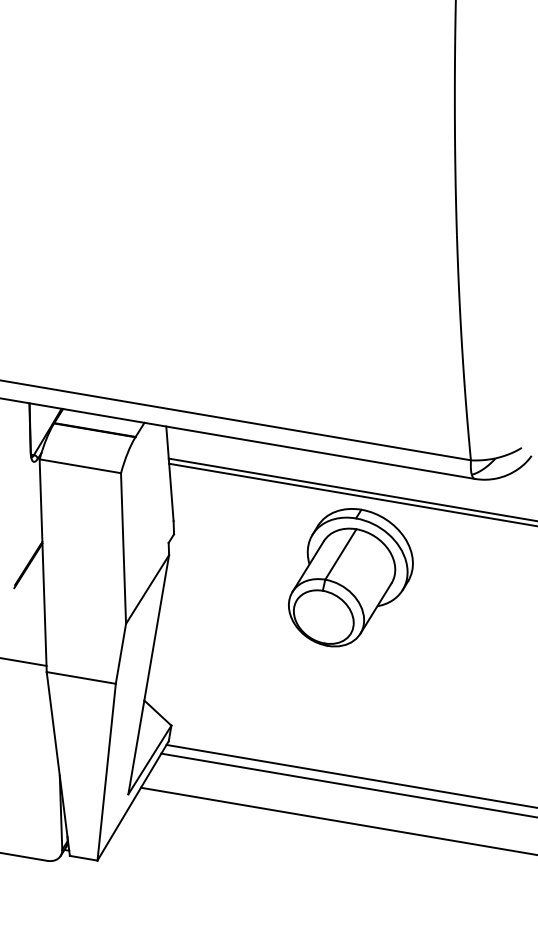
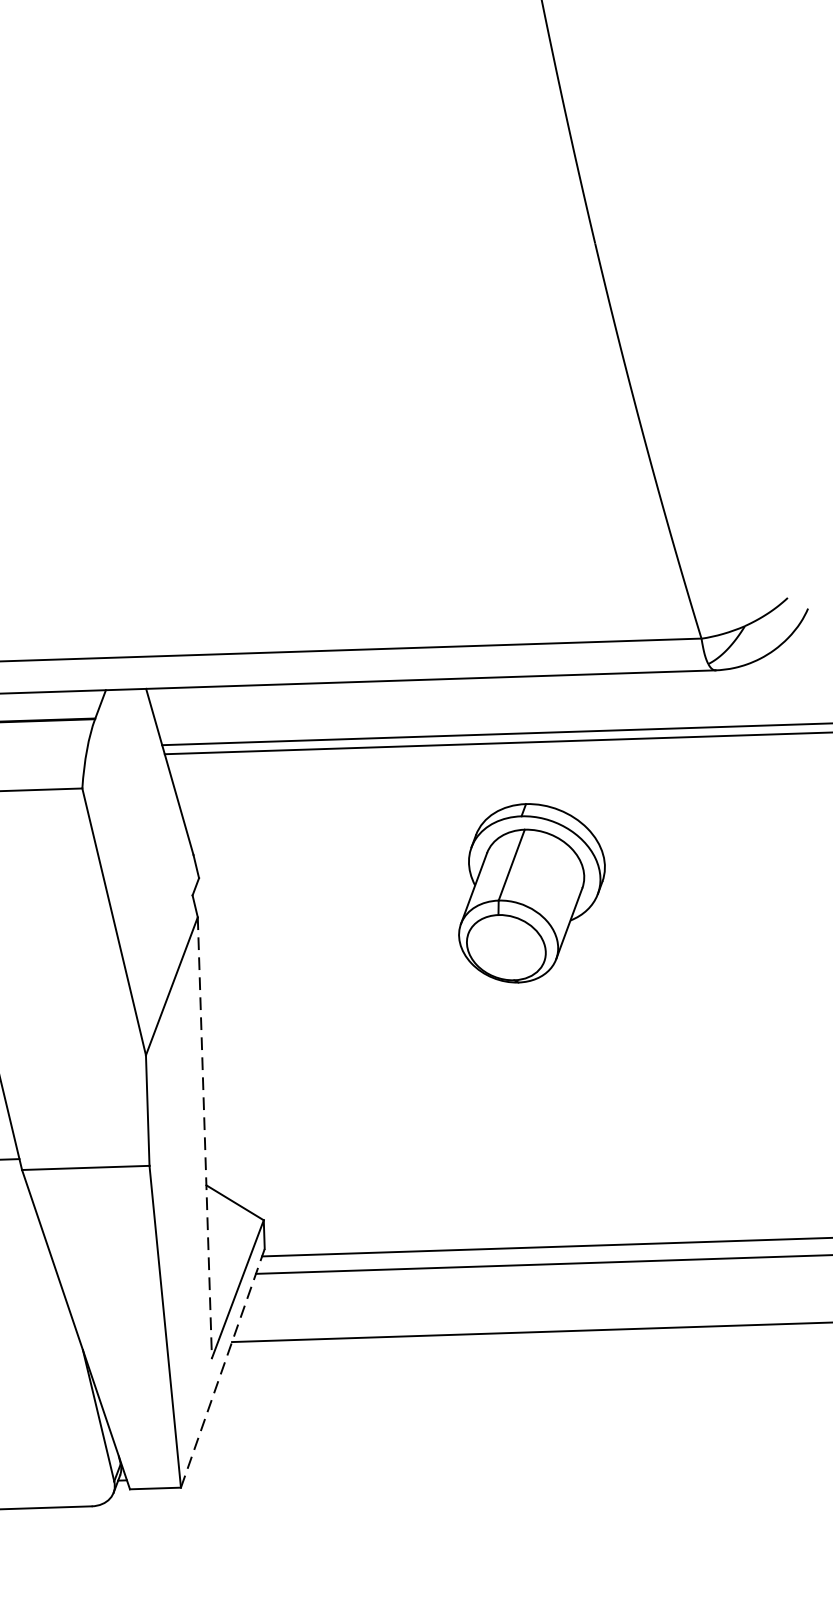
part: (350, 577) -> (529, 891), size x0.7
line: (148, 675) -> (204, 1139), solid -> dashed
line: (133, 800) -> (223, 1367), solid -> dashed

